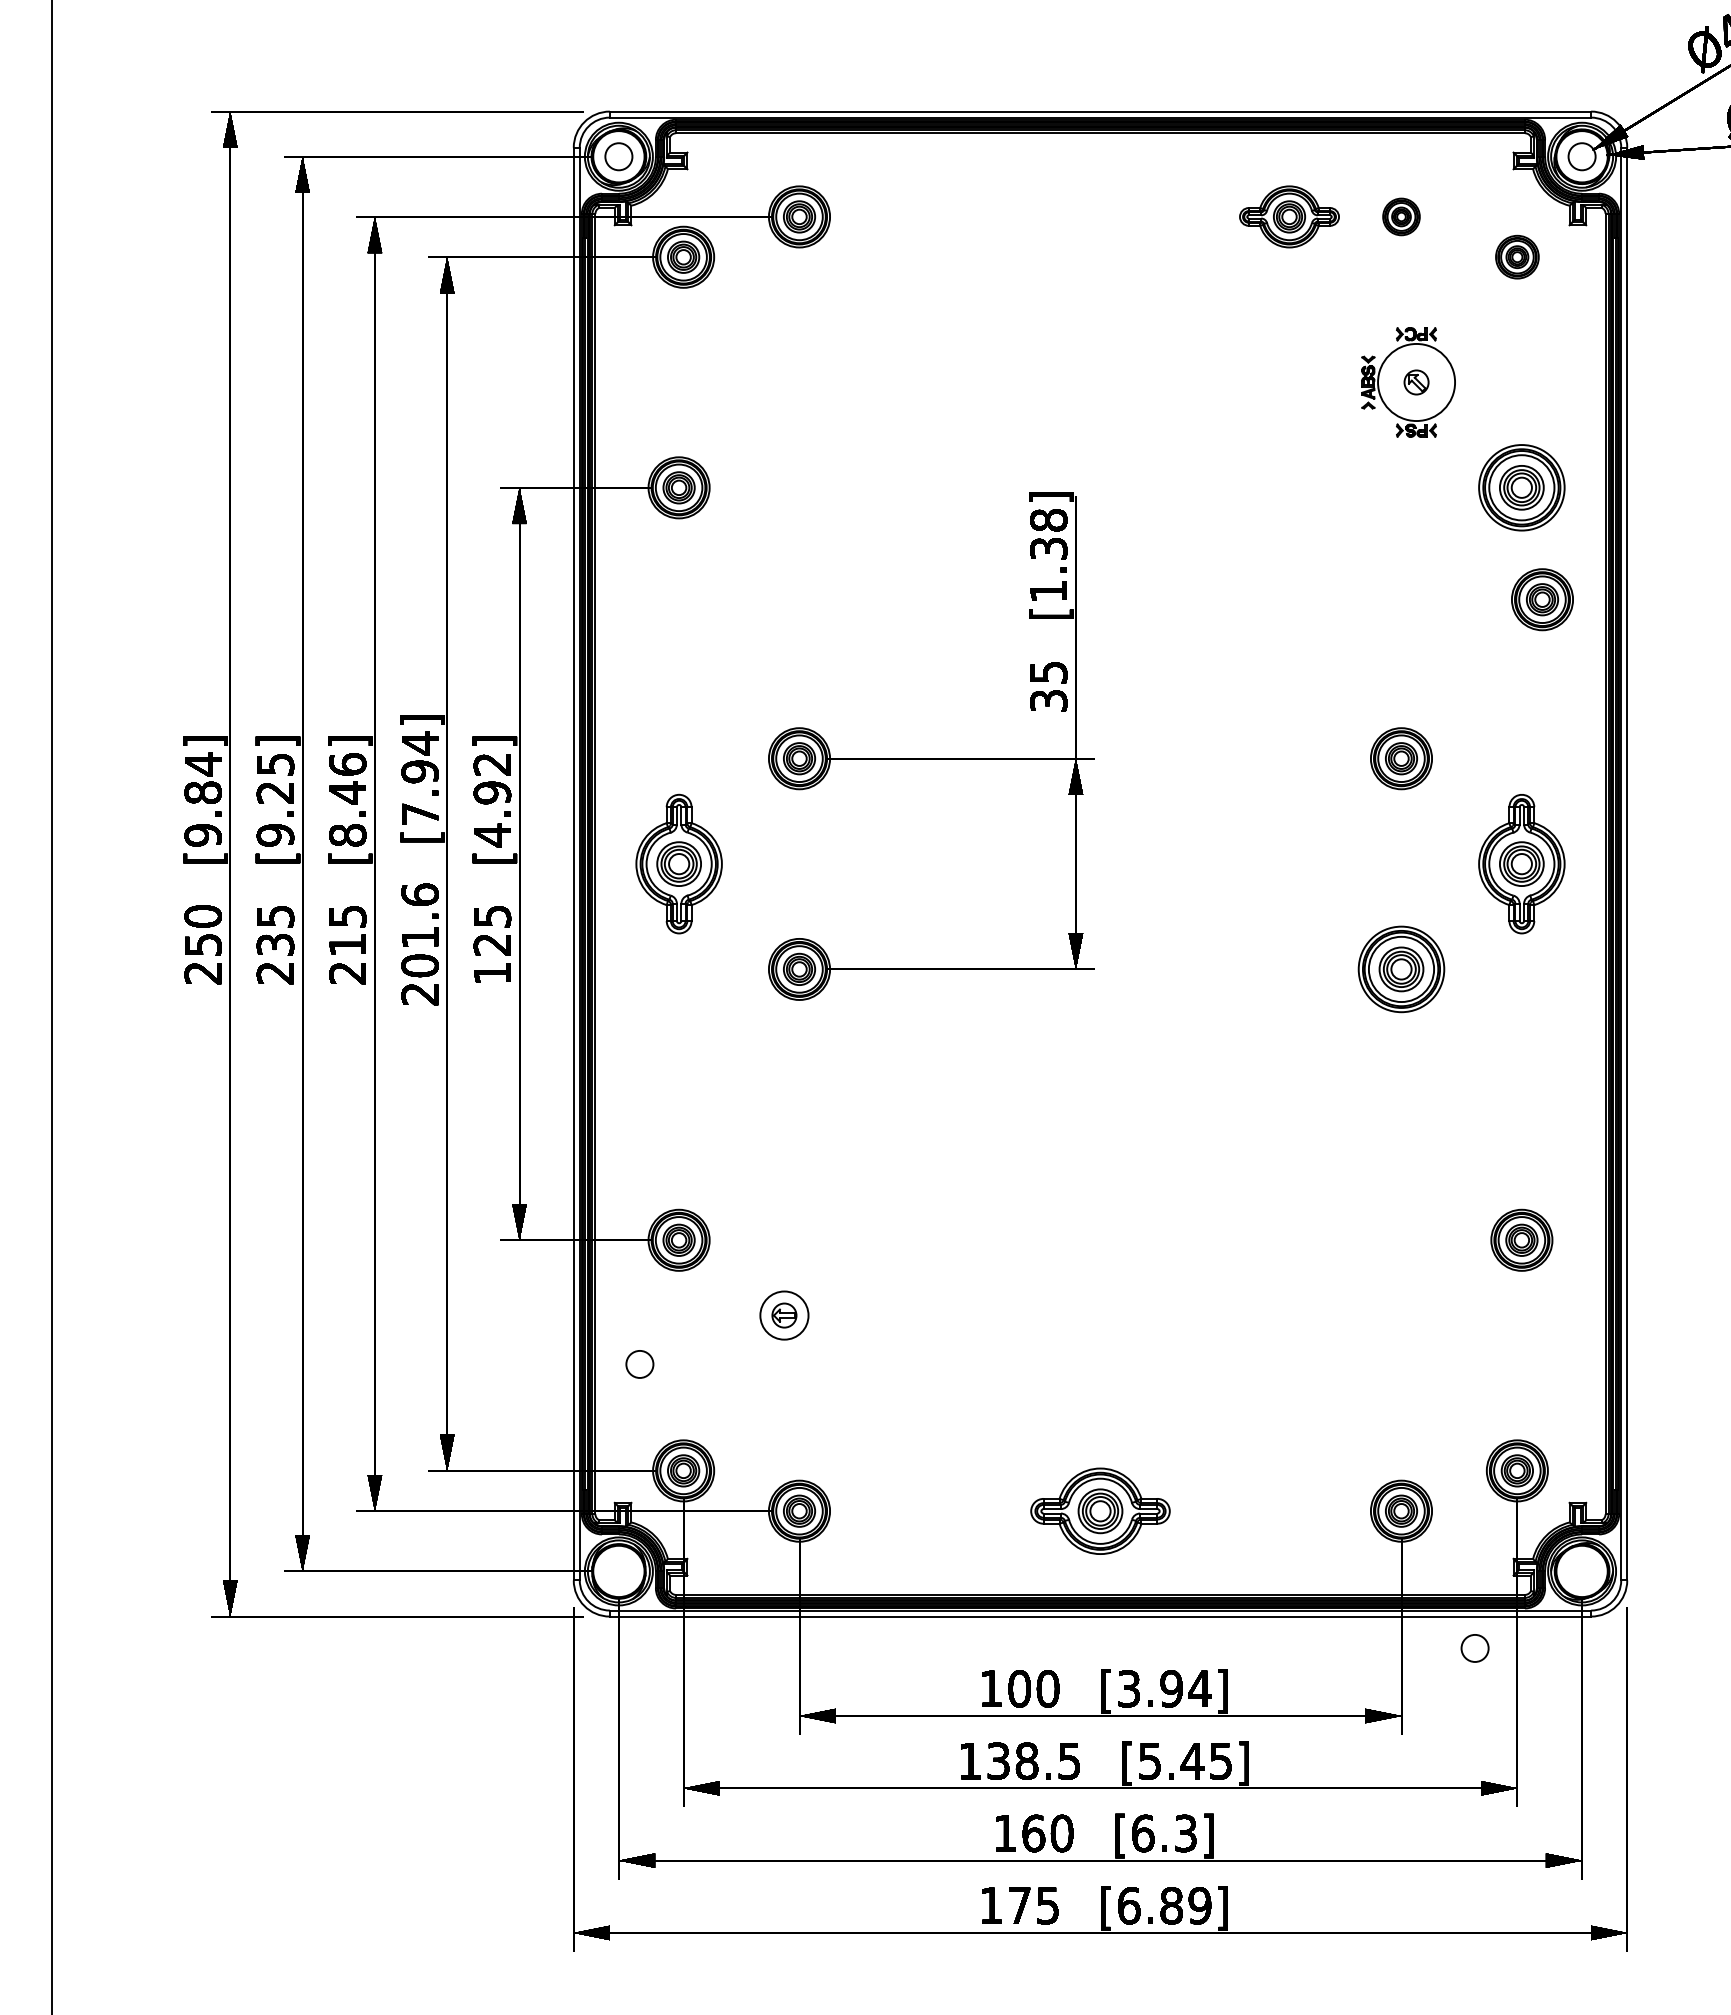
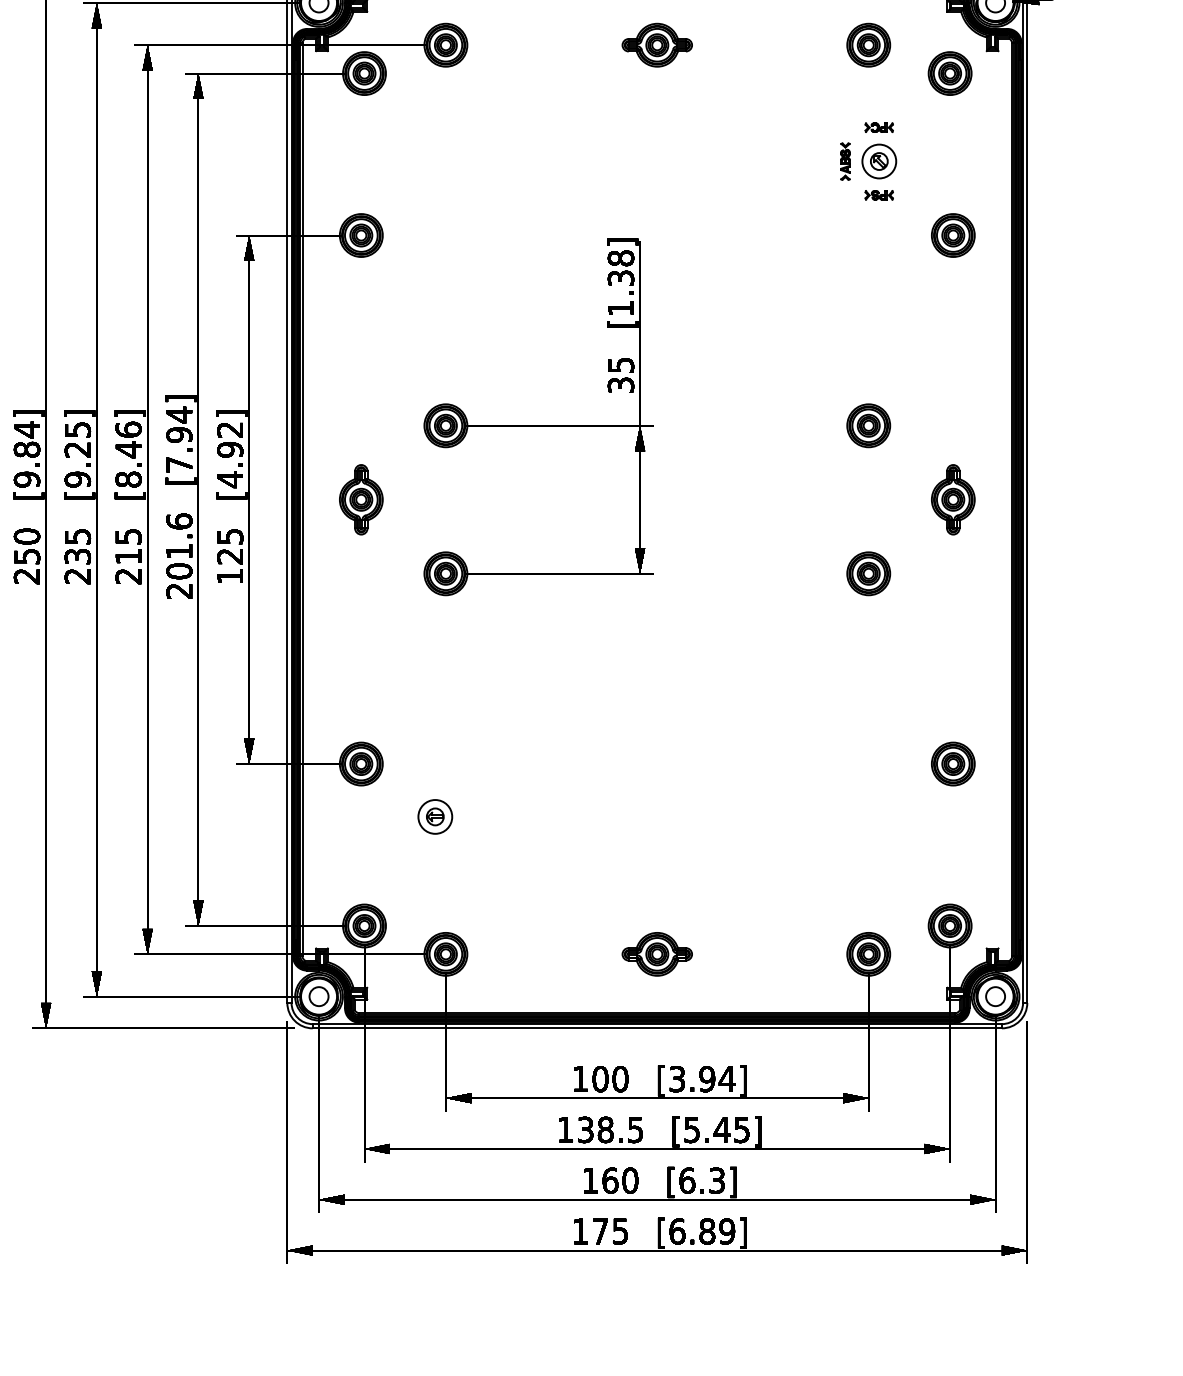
part: (1289, 216) -> (657, 44), moved
part: (1401, 216) -> (868, 44), size x1.67
part: (1517, 256) -> (950, 73), size x1.43
circle: (1416, 382) -> (879, 161), size x0.62
part: (1521, 487) -> (953, 235), size x0.71
part: (1542, 599) -> (967, 313), removed
part: (678, 863) -> (360, 499), size x0.71
part: (1521, 863) -> (953, 499), size x0.71
part: (1401, 969) -> (868, 573), size x0.71
circle: (639, 1364) -> (318, 996), moved
part: (1100, 1510) -> (657, 953), size x0.71
circle: (1474, 1648) -> (995, 996), moved

